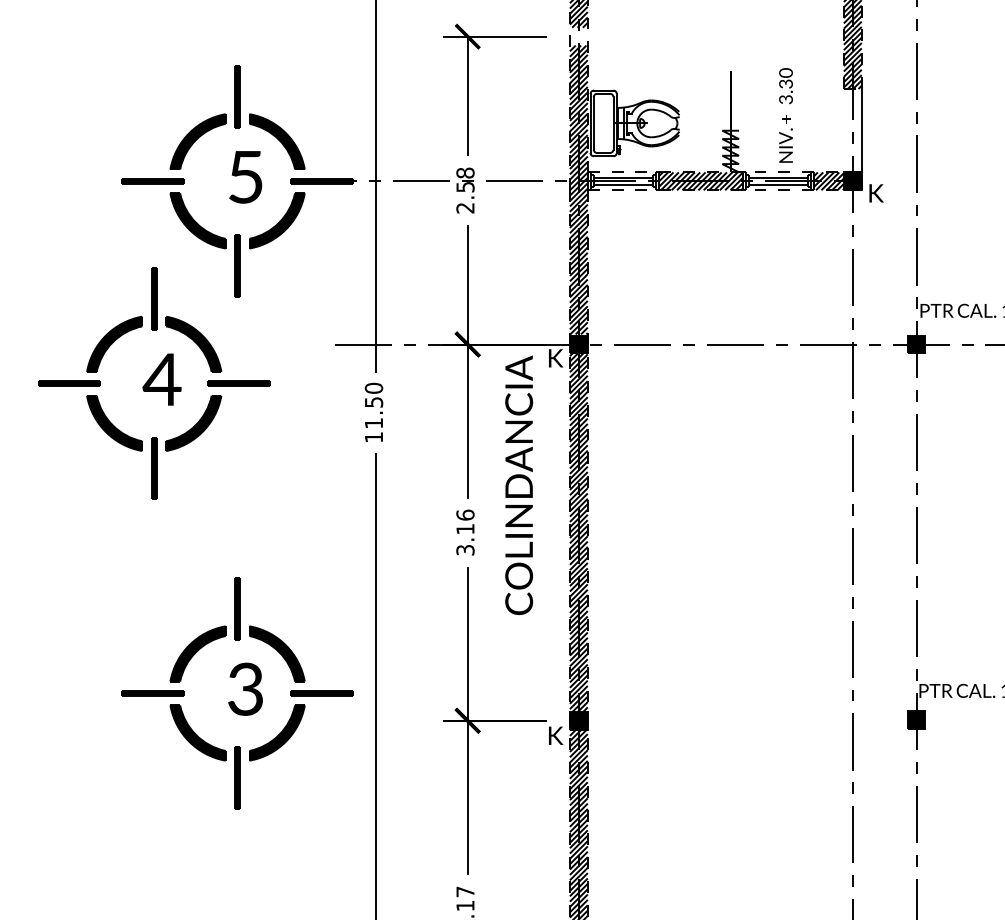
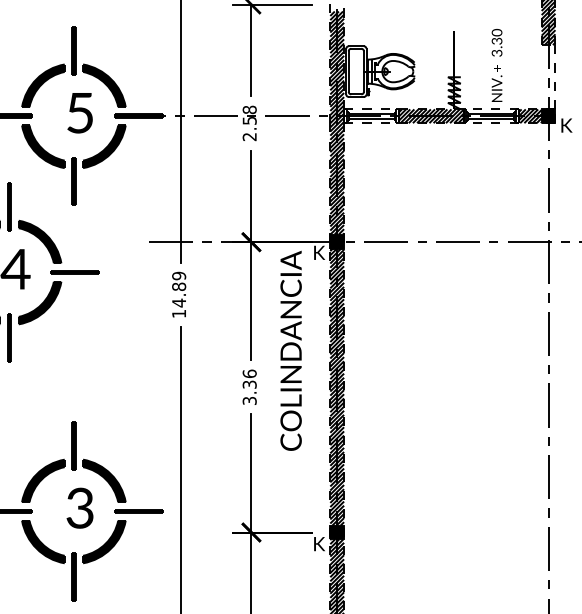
line: (861, 130) -> (555, 77), solid -> dashed
text: (373, 405) -> (178, 289), 11.50 -> 14.89
text: (465, 529) -> (249, 384), 3.16 -> 3.36

